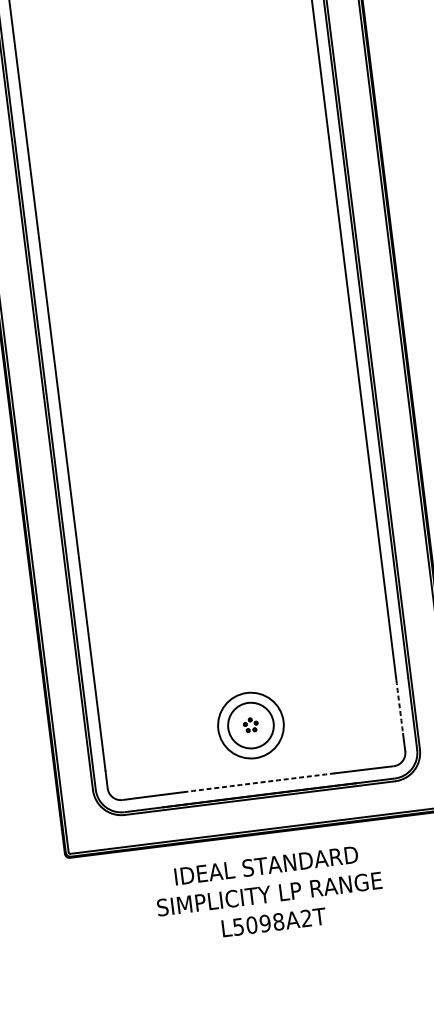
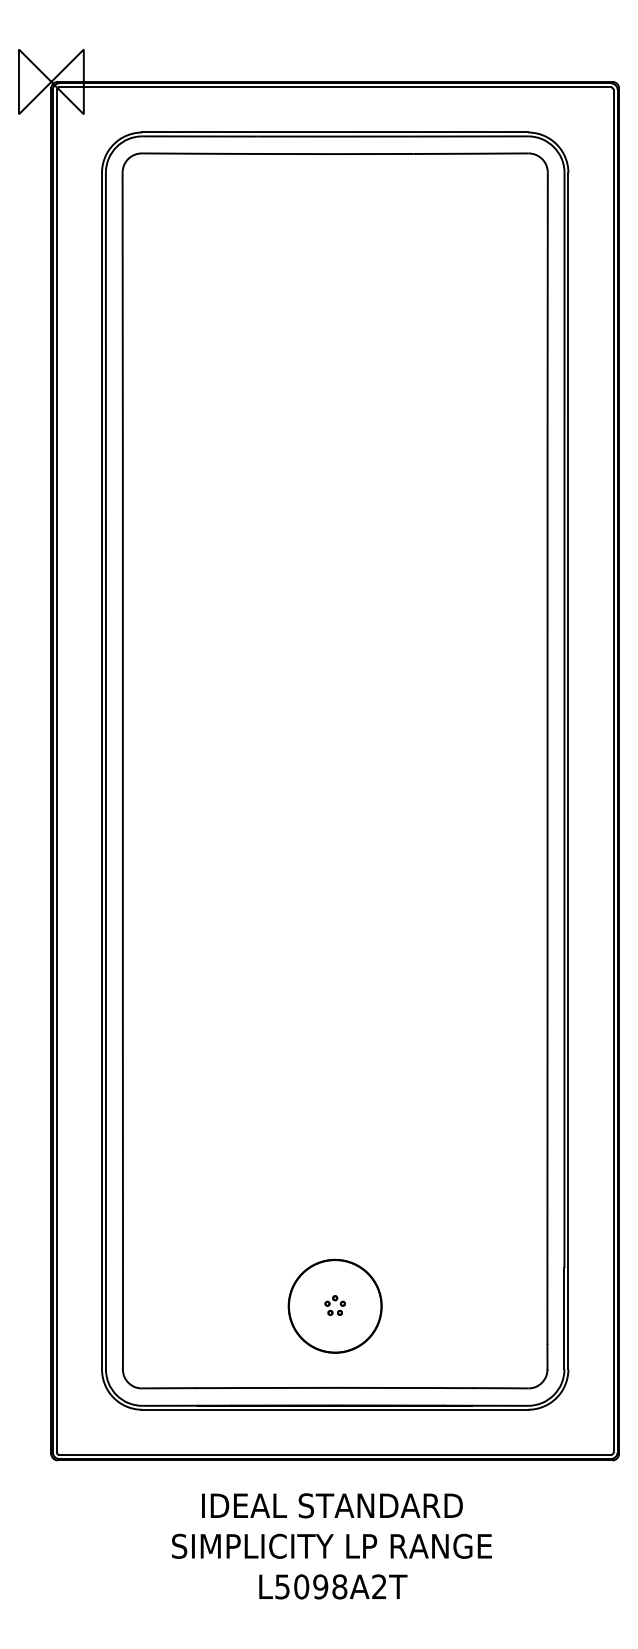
arc: (399, 707) -> (547, 1306), dashed -> solid
circle: (250, 725) -> (334, 1306), size x1.43
arc: (259, 782) -> (337, 1387), dashed -> solid

